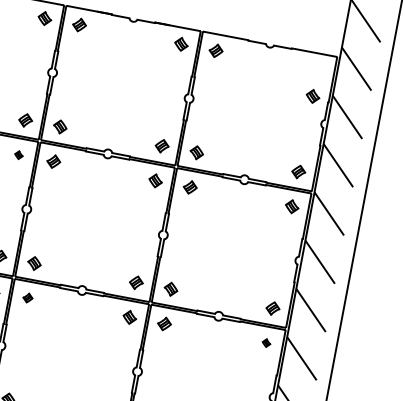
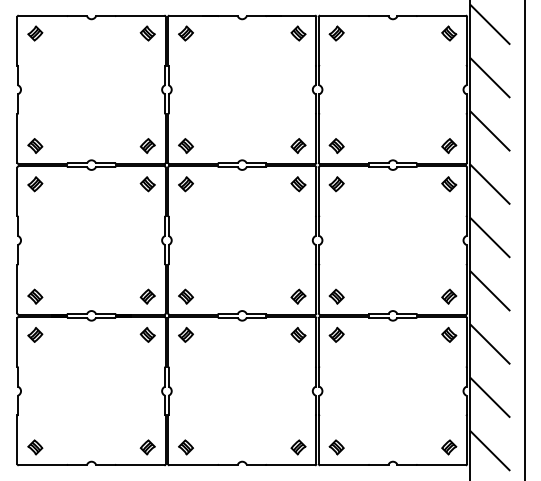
part: (313, 96) -> (449, 33), moved
part: (18, 155) -> (147, 184), size x1.67
part: (27, 297) -> (185, 334), size x1.43
part: (266, 342) -> (449, 334), size x1.67

